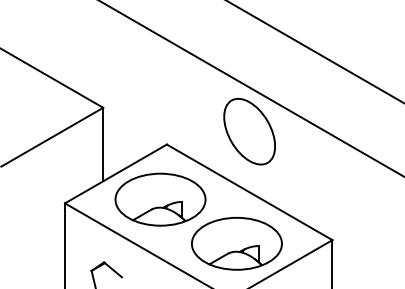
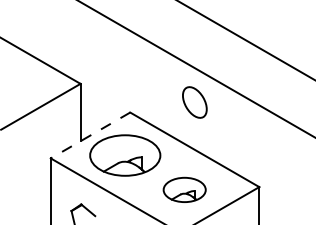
part: (249, 131) -> (194, 102), size x0.6
line: (115, 173) -> (90, 135), solid -> dashed
part: (236, 243) -> (184, 189), size x0.6

